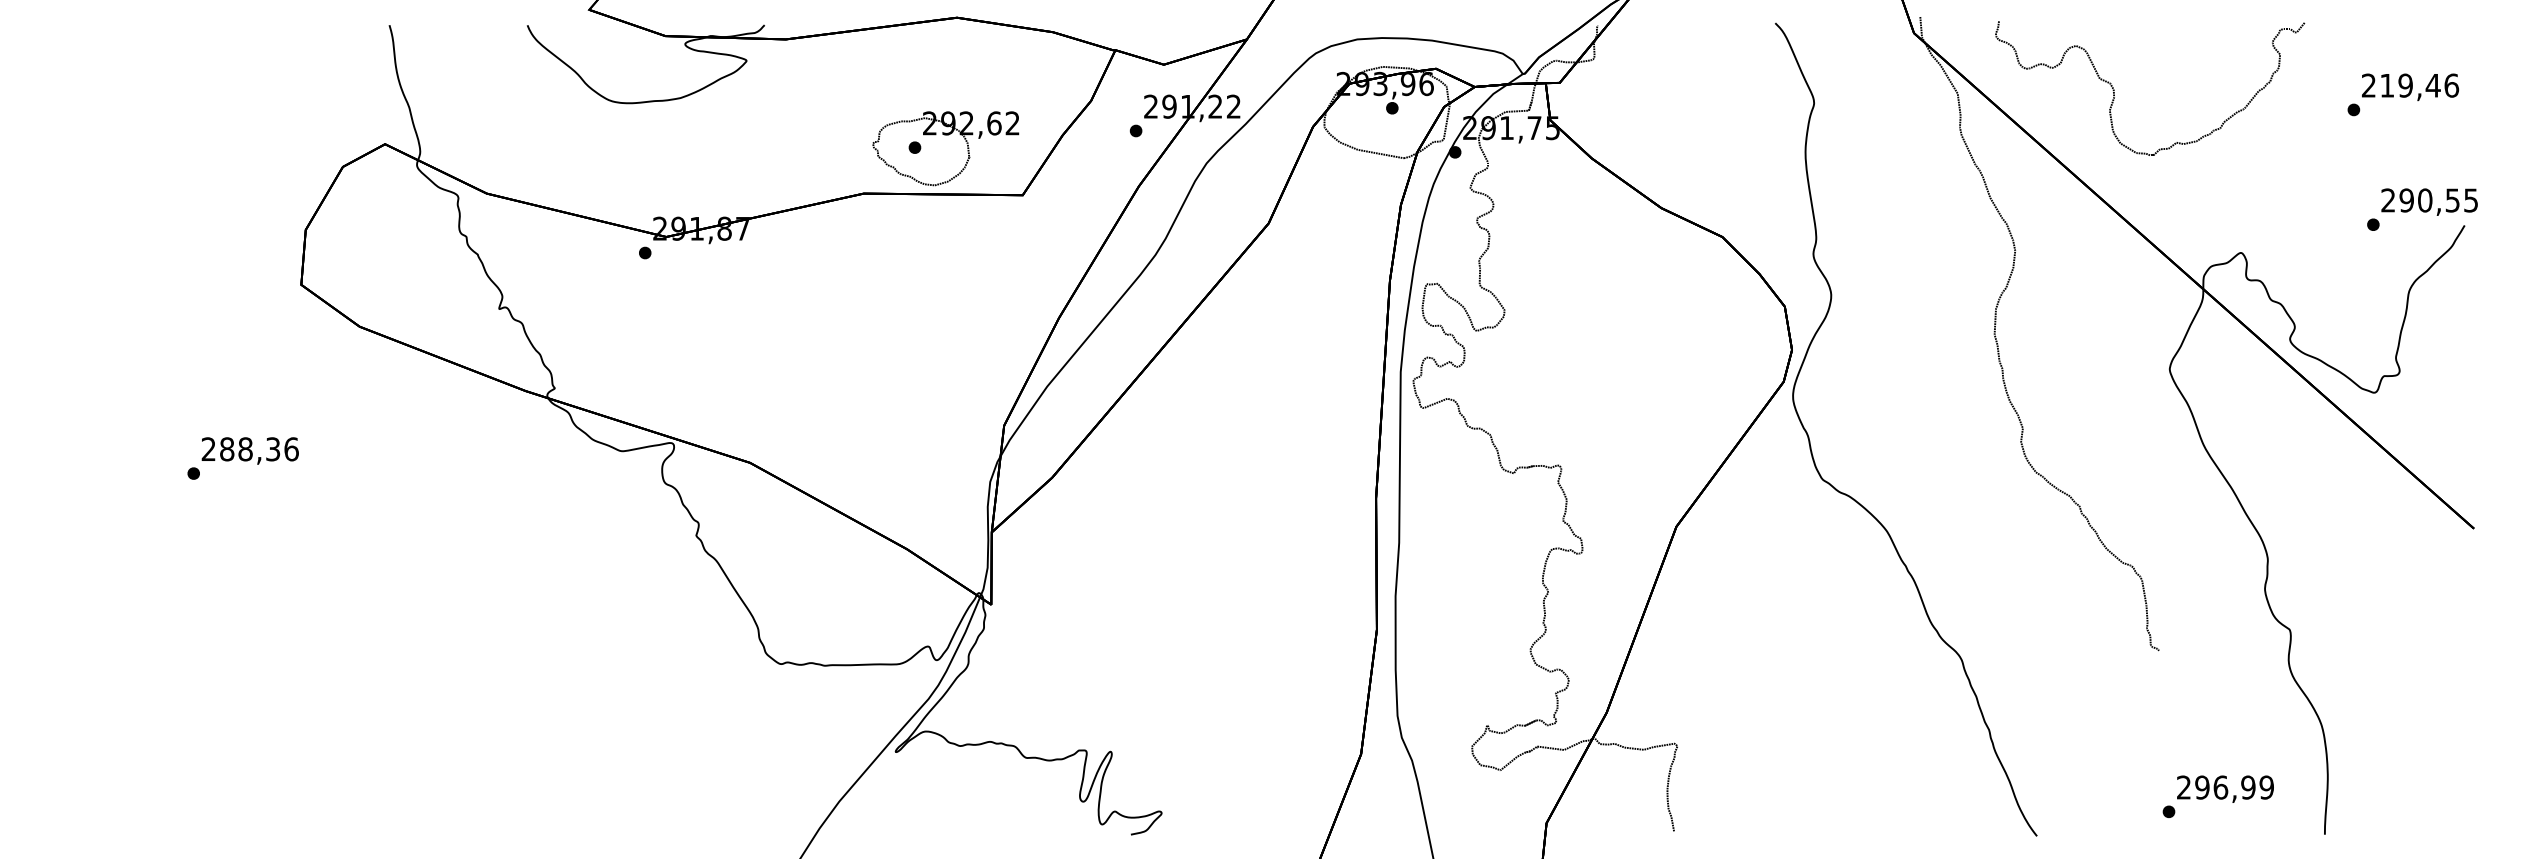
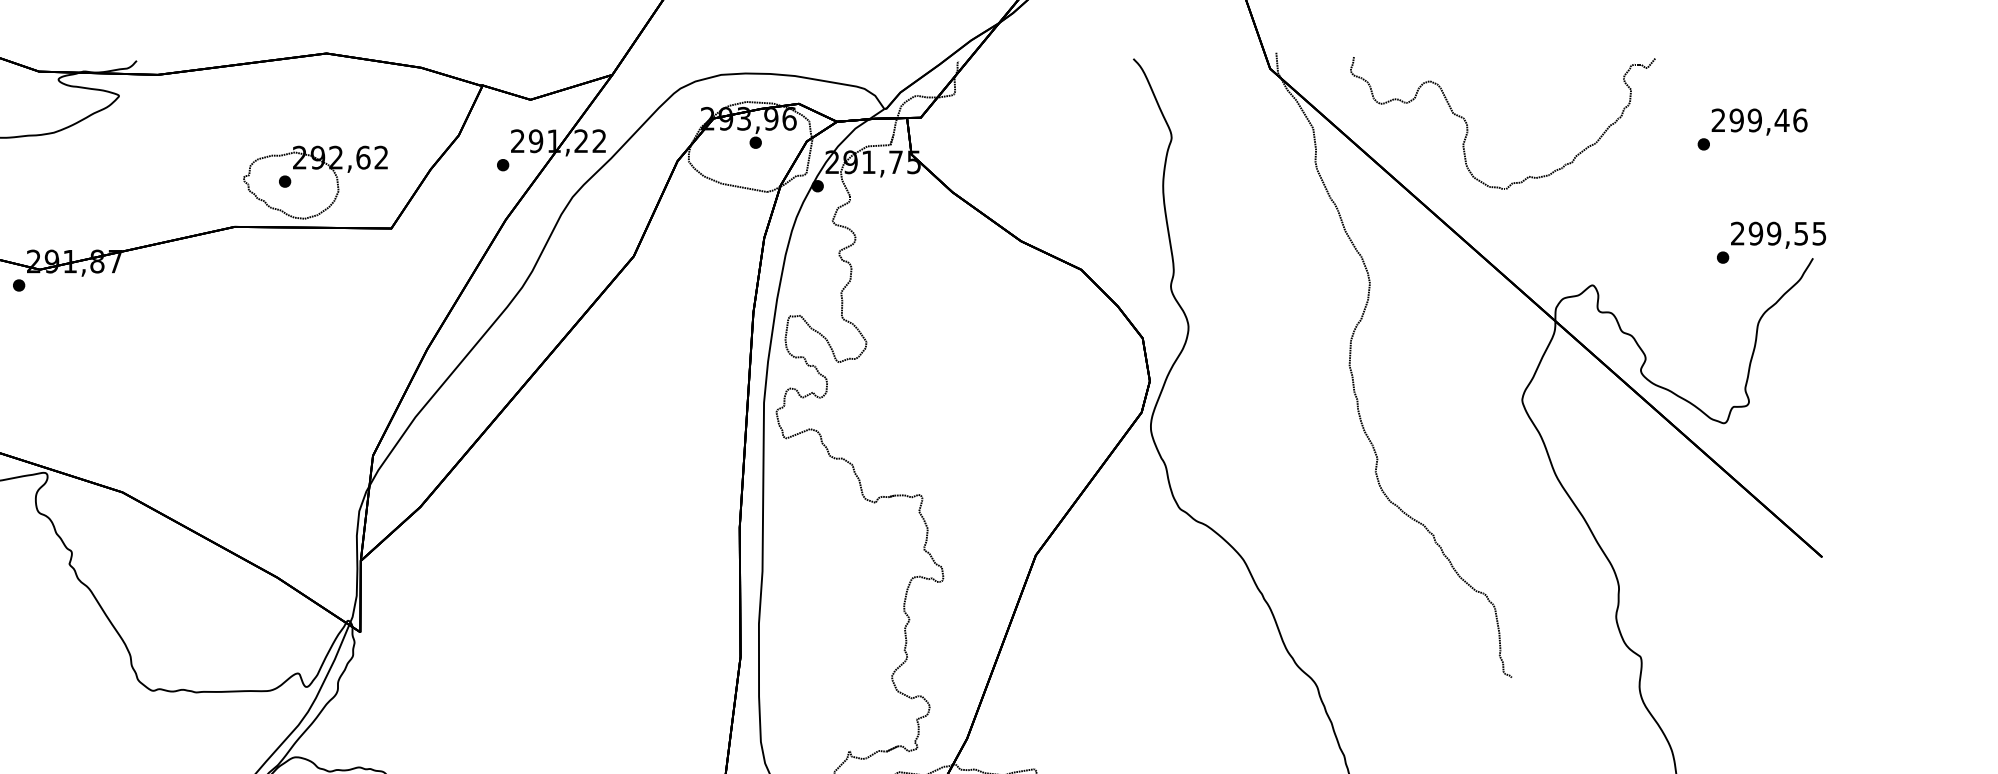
text: (2387, 85) -> (1736, 120), 219,46 -> 299,46
text: (2425, 200) -> (1774, 233), 290,55 -> 299,55

